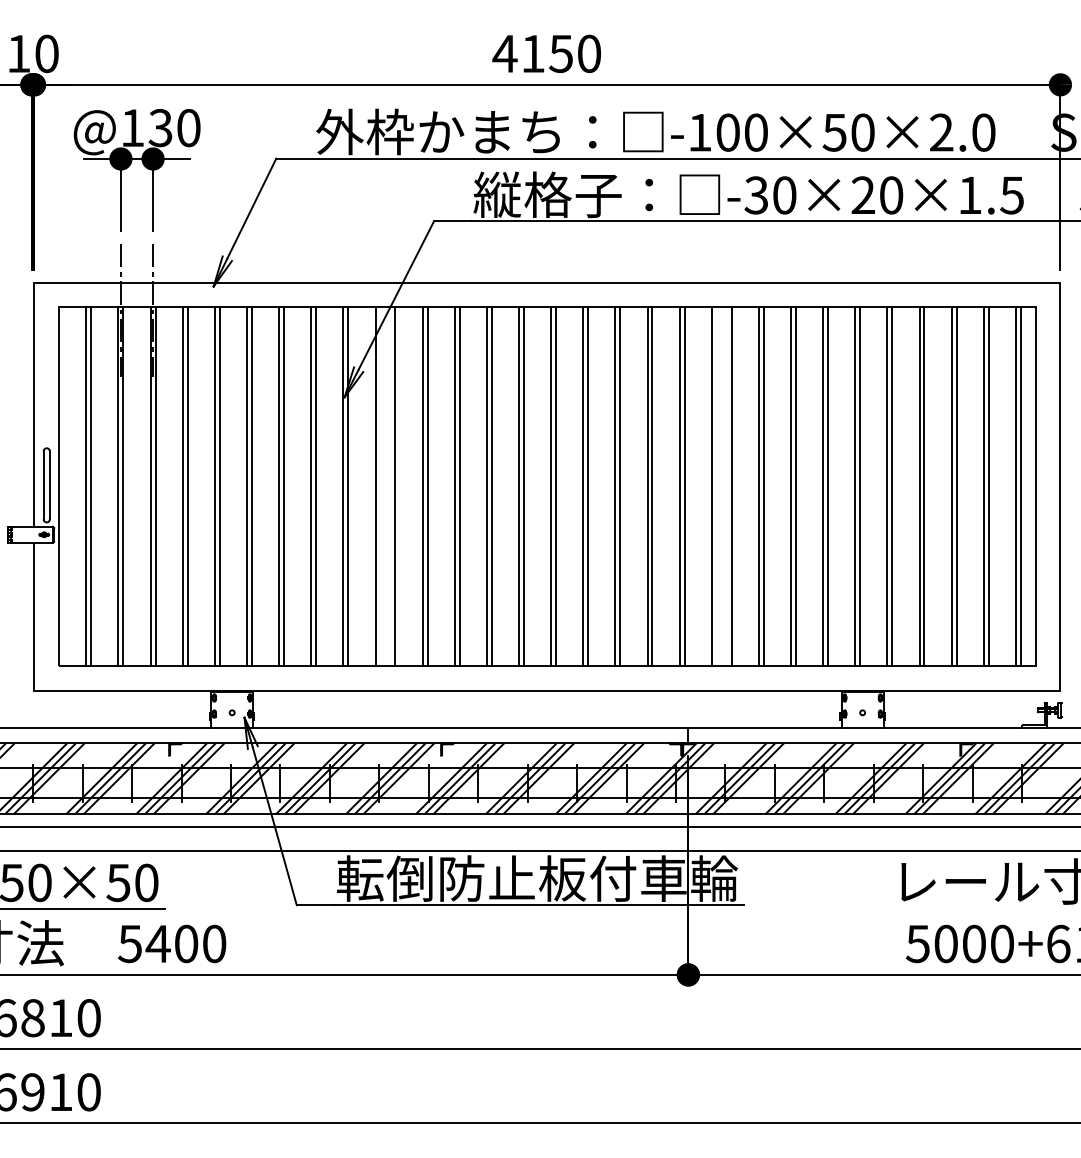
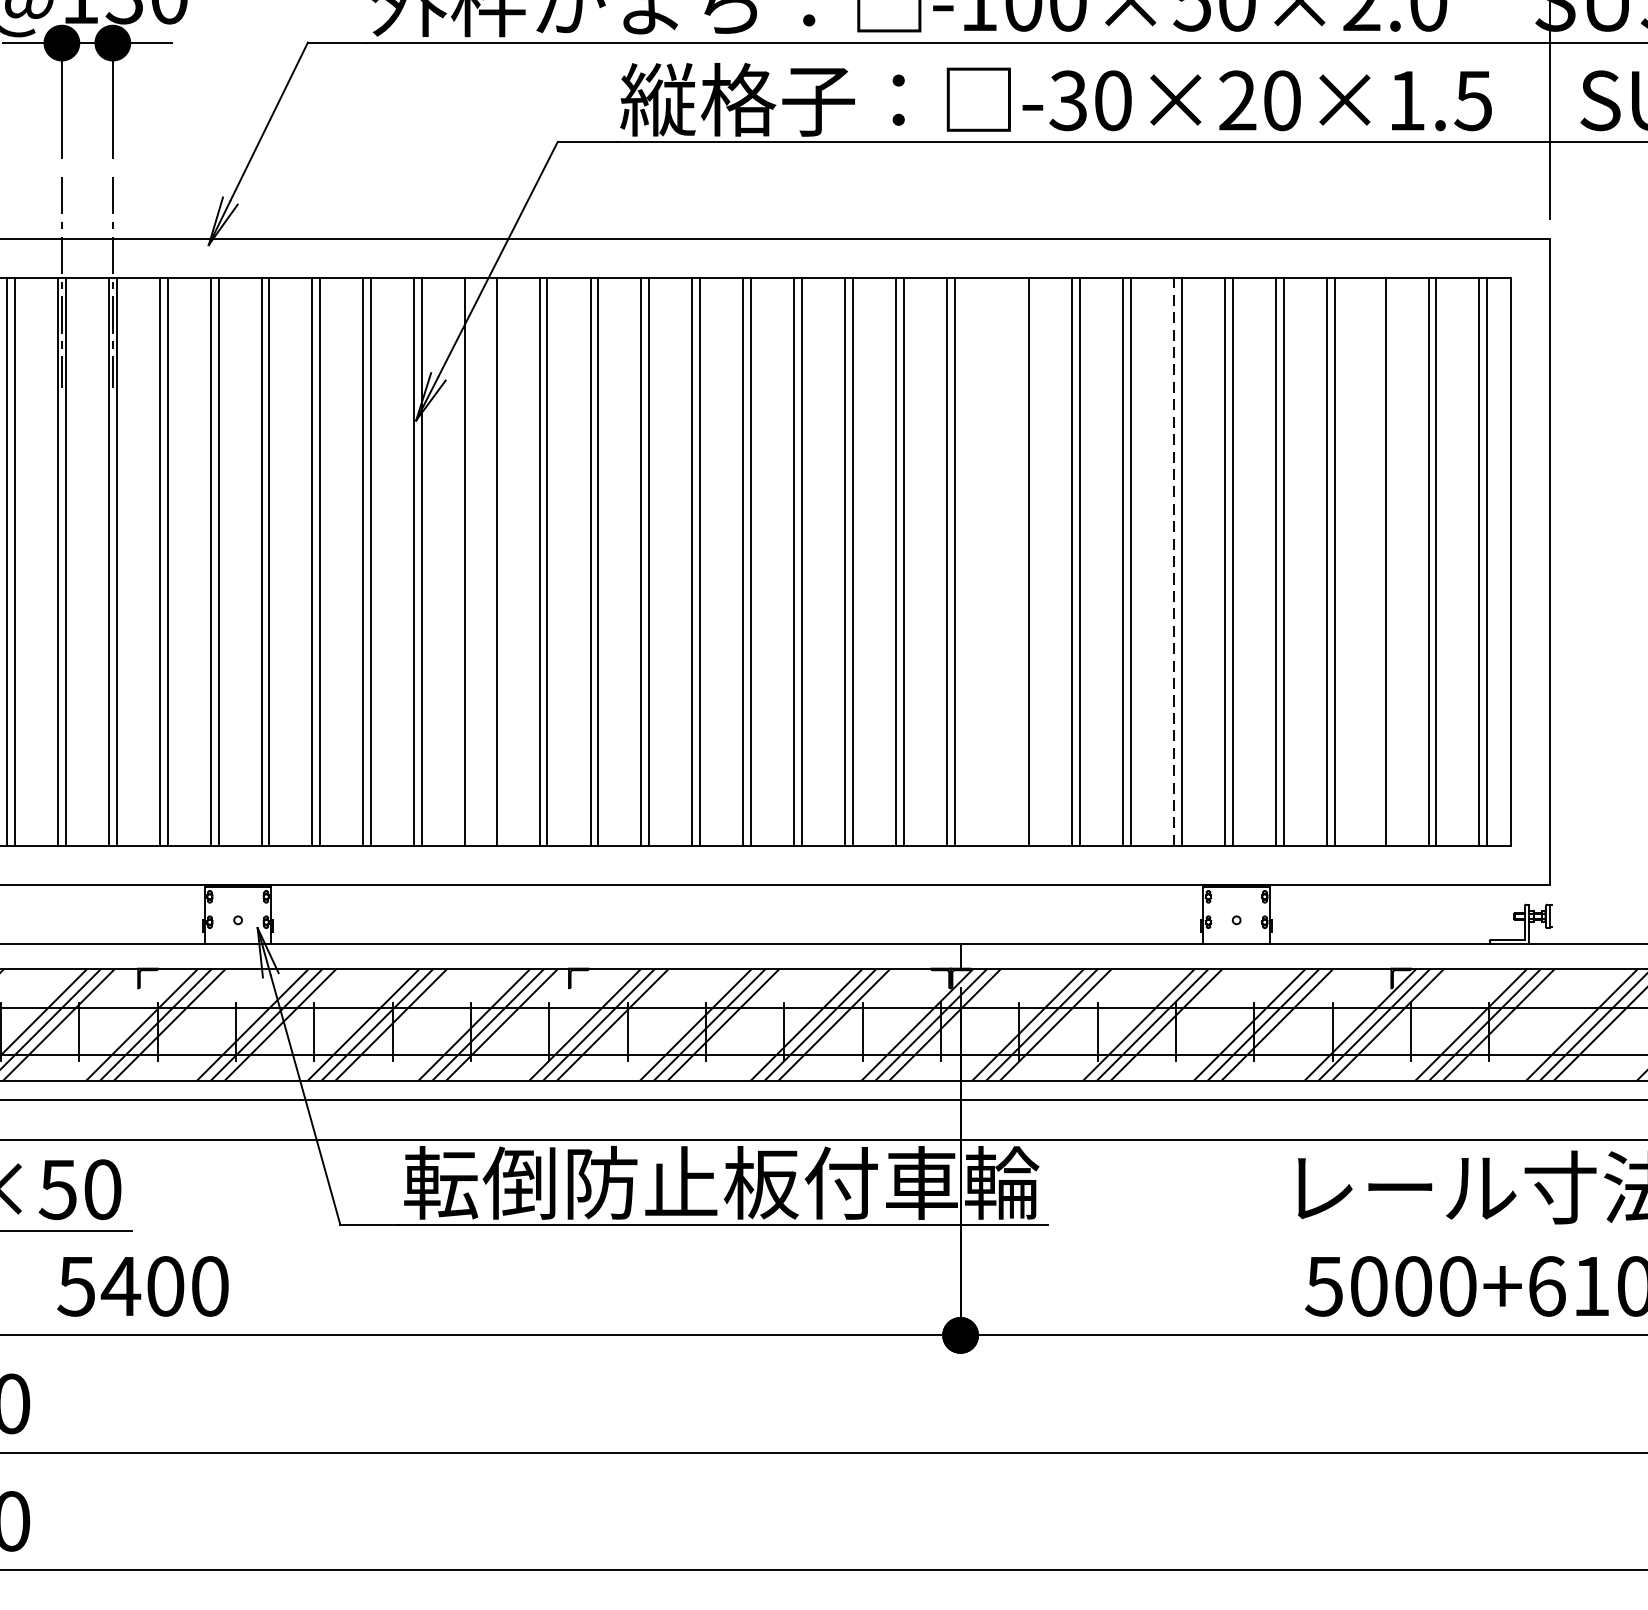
line: (711, 486) -> (997, 561), removed
line: (823, 486) -> (1174, 561), solid -> dashed
line: (951, 486) -> (1377, 561), removed

